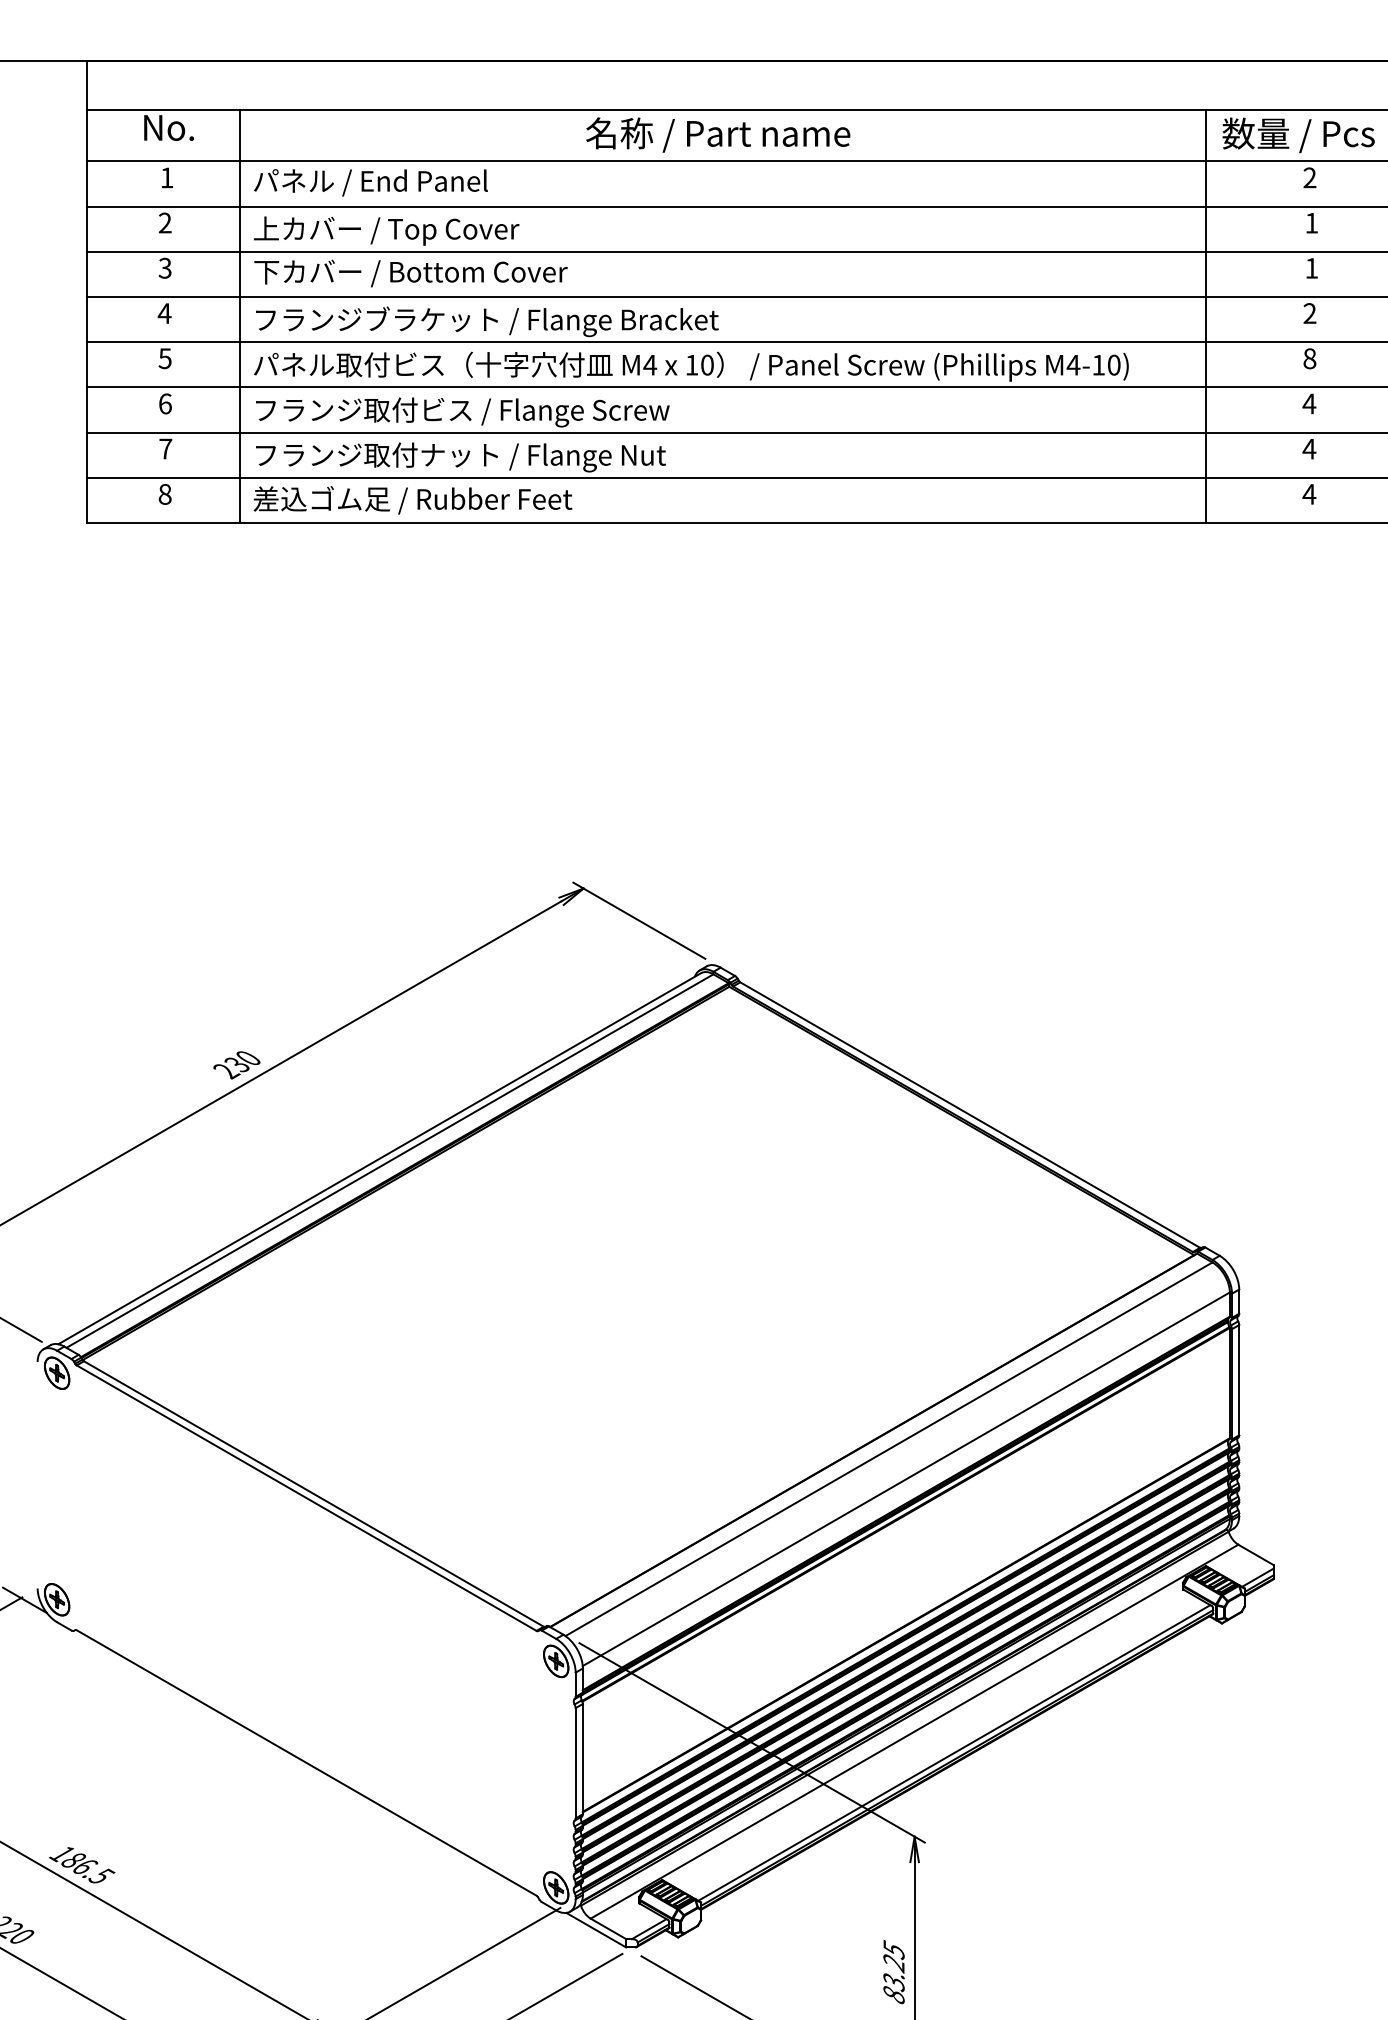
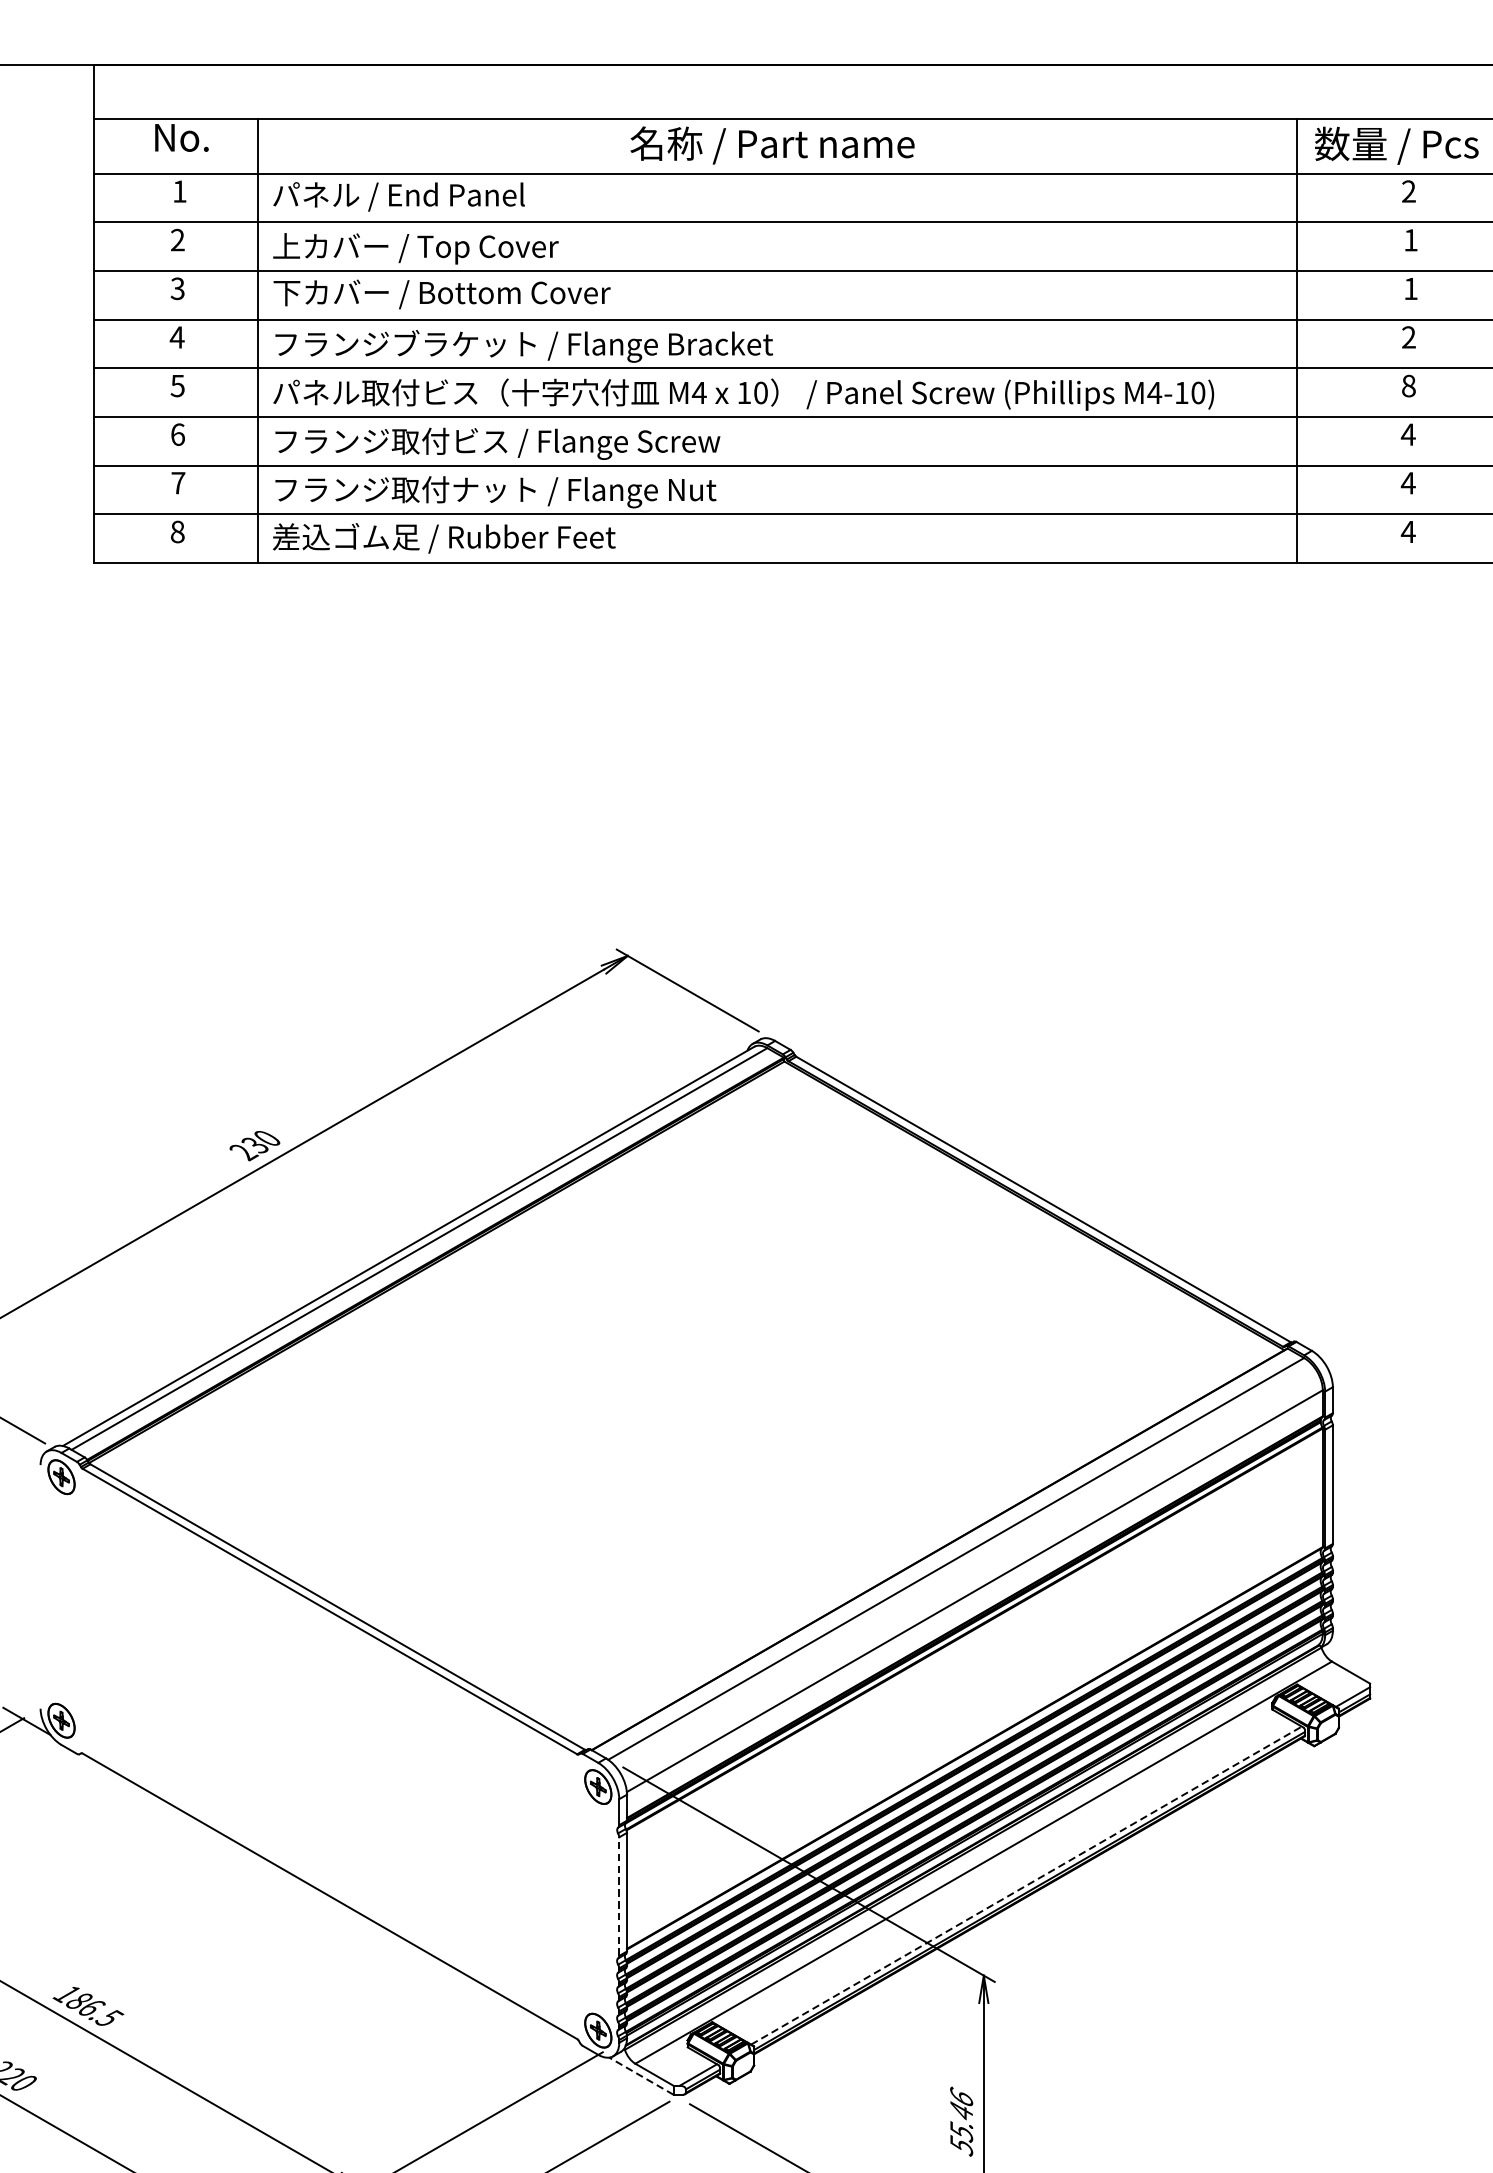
line: (954, 1753) -> (1026, 1886), solid -> dashed
line: (575, 1762) -> (619, 1895), solid -> dashed
line: (596, 1930) -> (641, 2076), solid -> dashed
text: (893, 1972) -> (961, 2121), 83.25 -> 55.46

